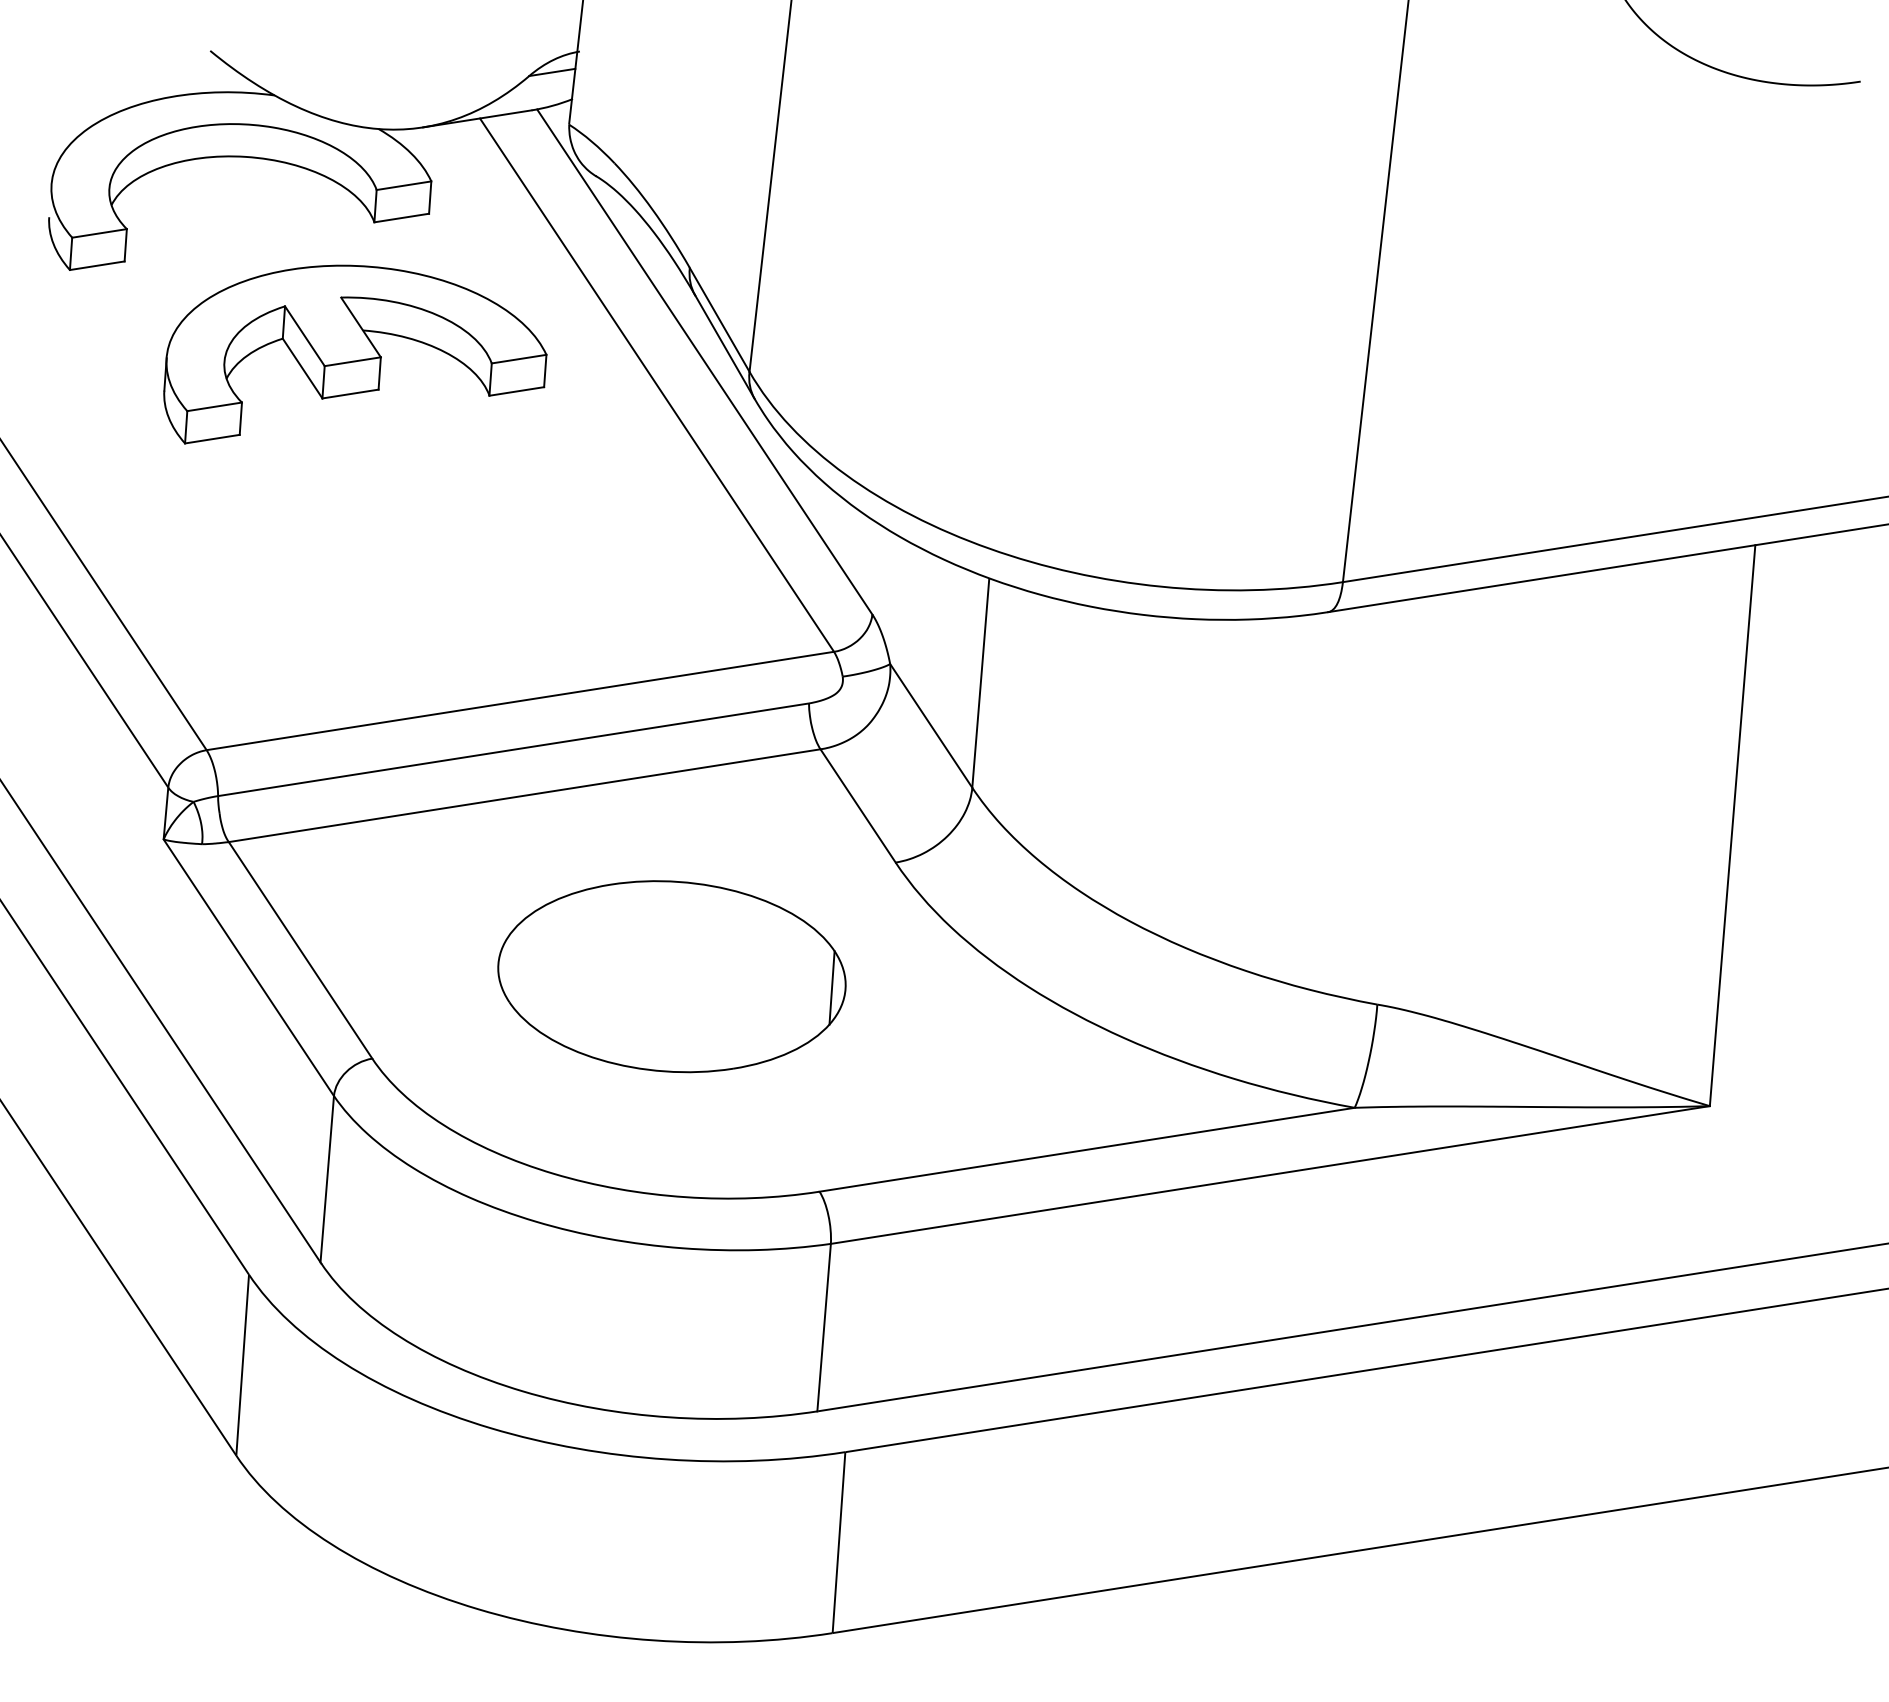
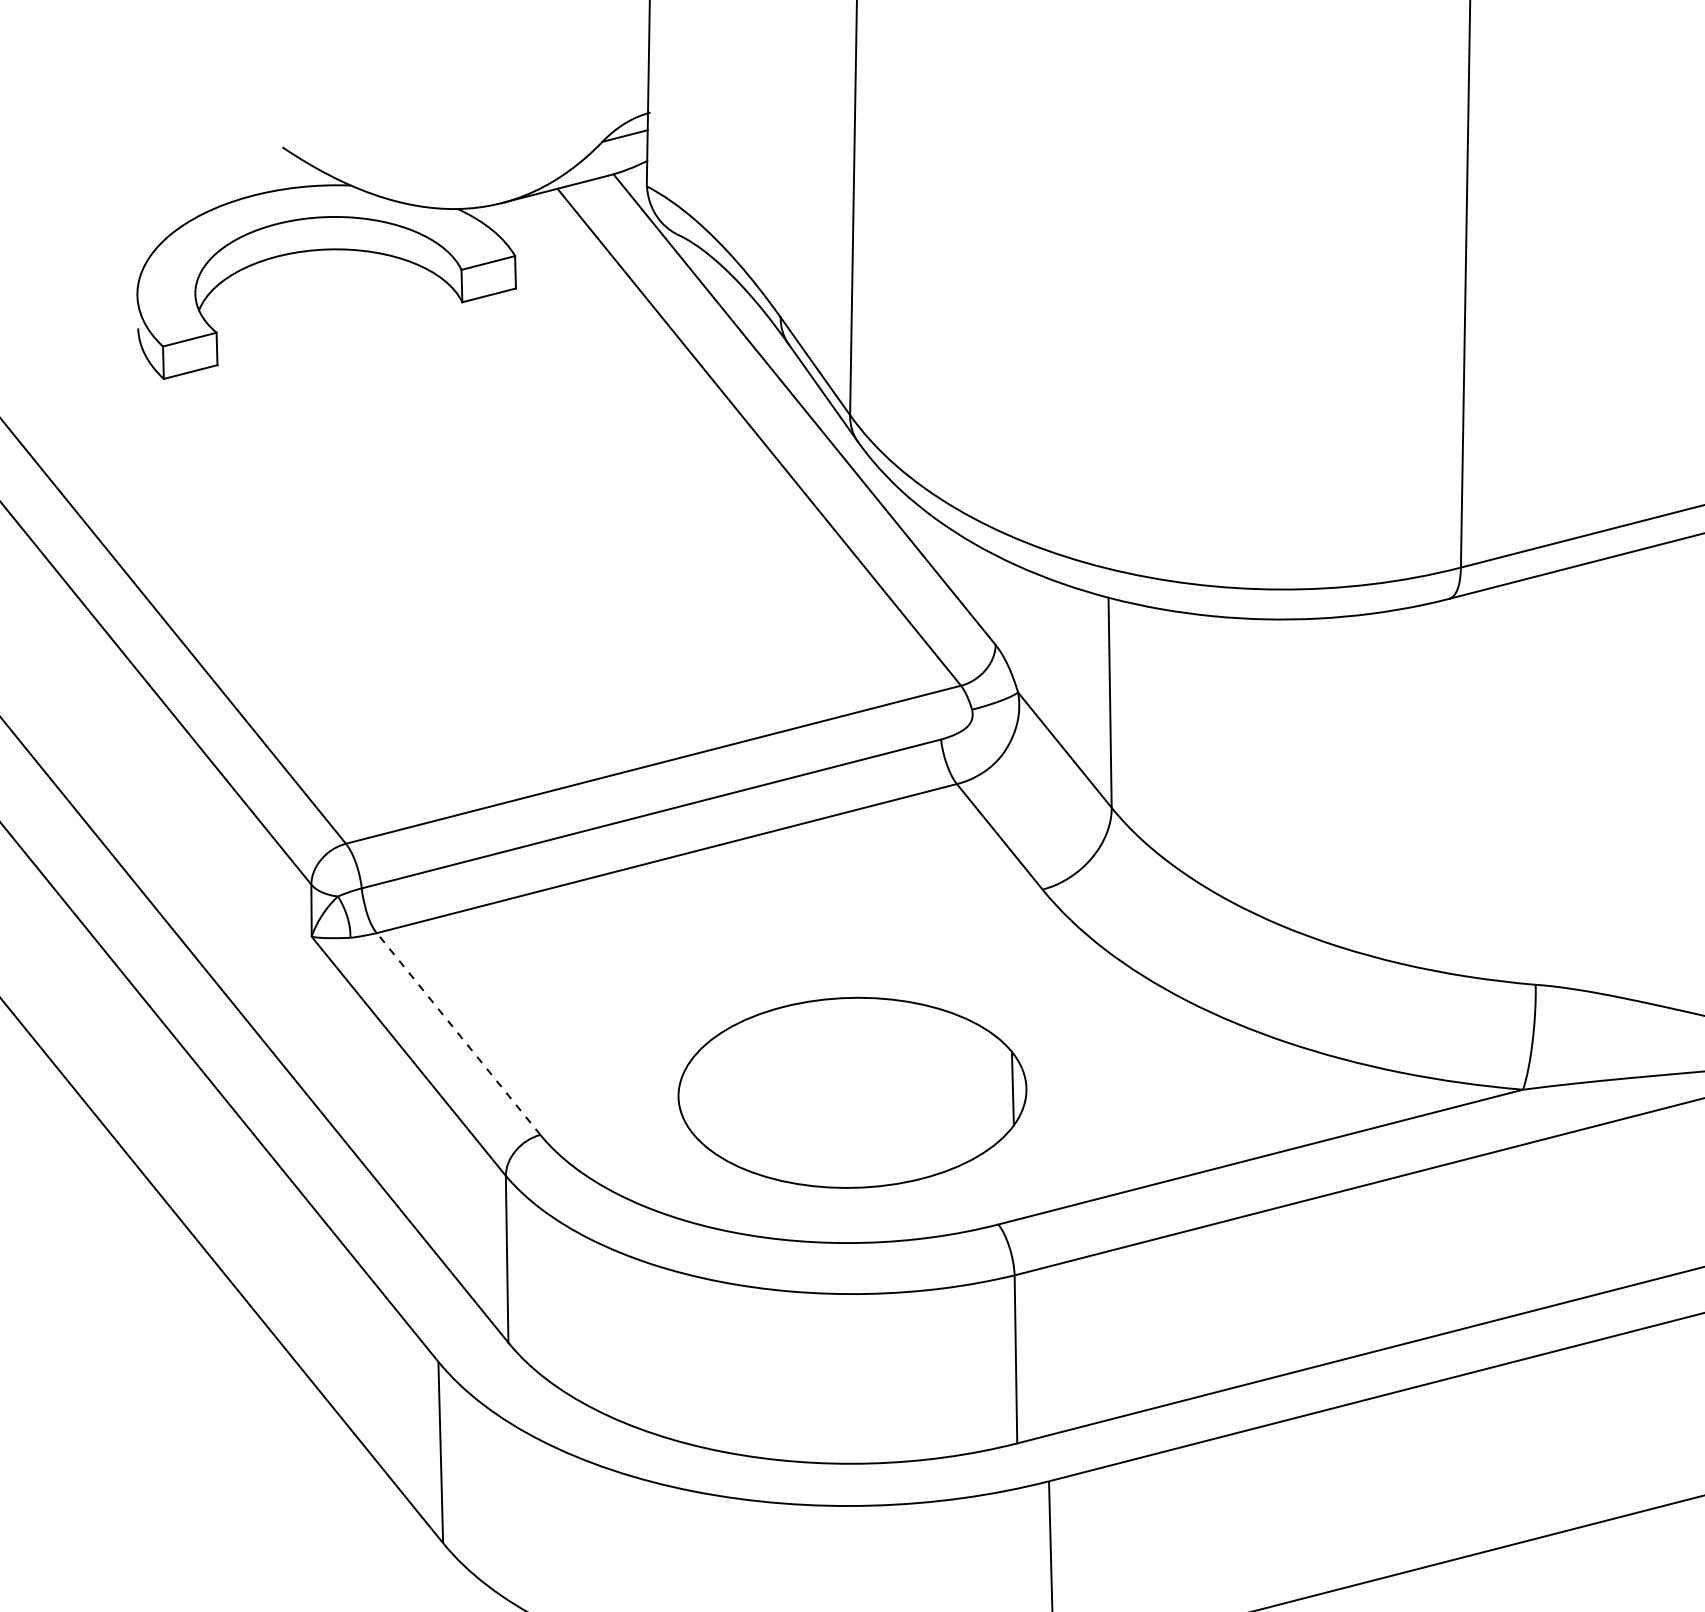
part: (355, 354) -> (456, 435), removed
line: (300, 950) -> (458, 1034), solid -> dashed
part: (671, 976) -> (852, 1092), moved

